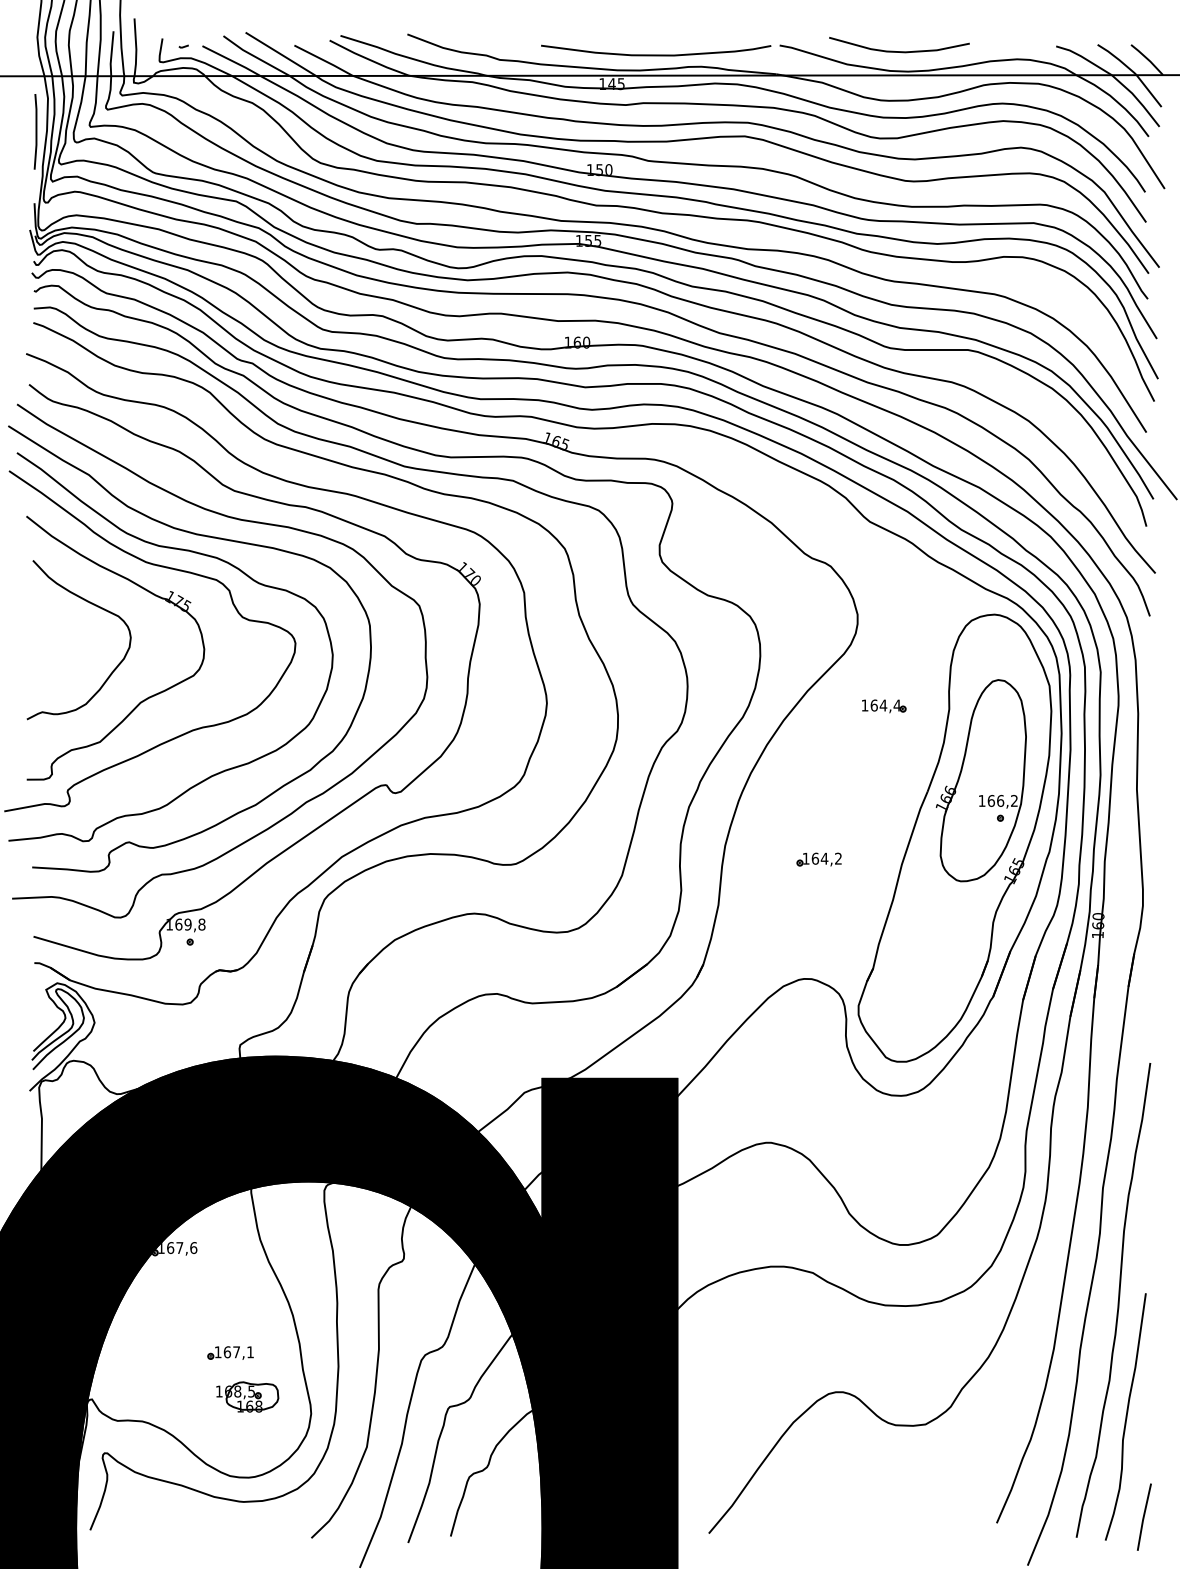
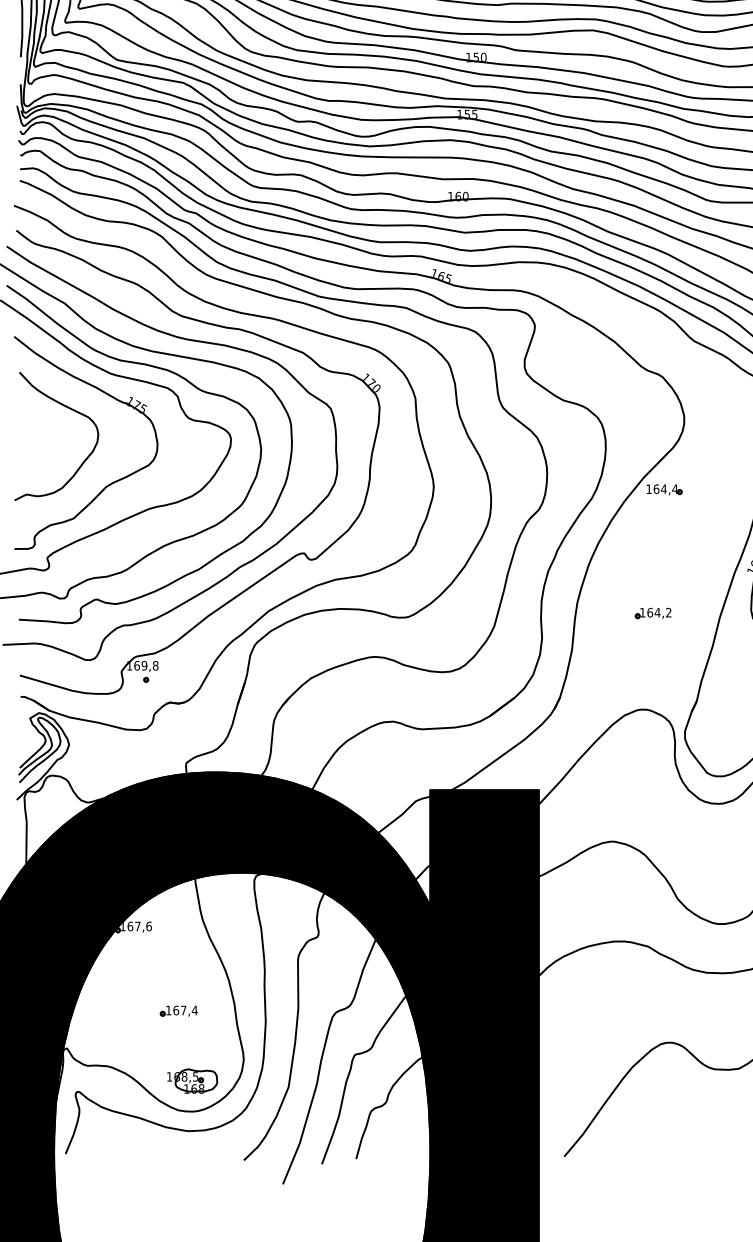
part: (884, 706) -> (664, 489), moved
text: (250, 1352) -> (194, 1010), 167,1 -> 167,4
part: (247, 1396) -> (192, 1080), moved

